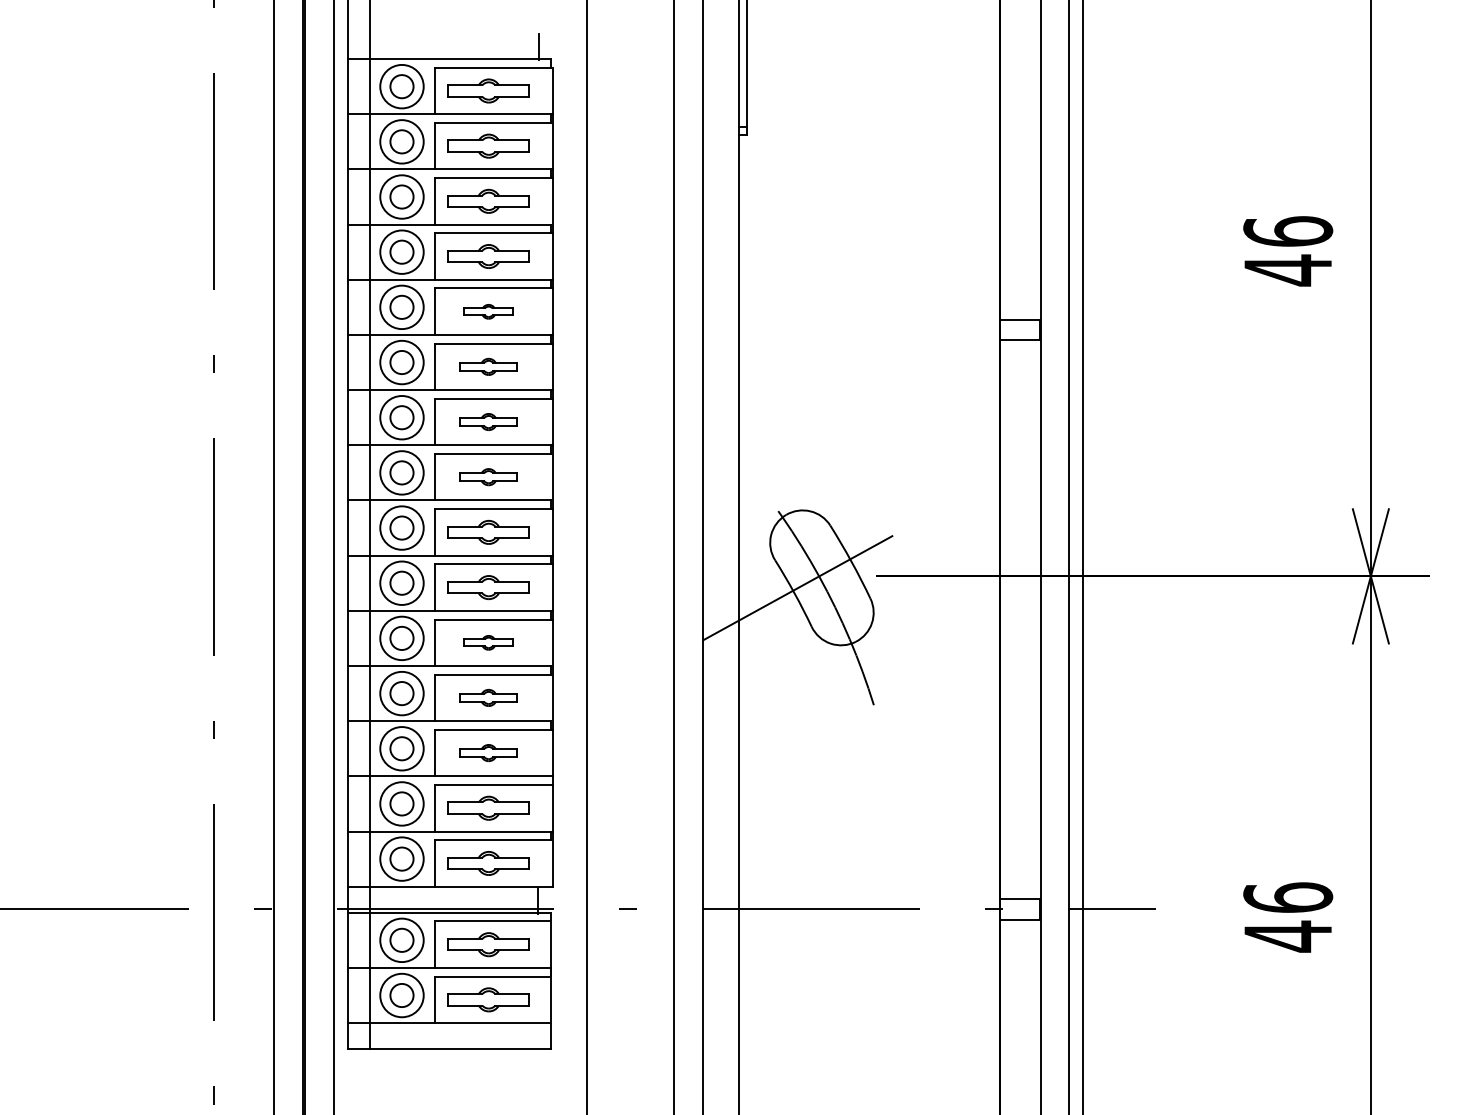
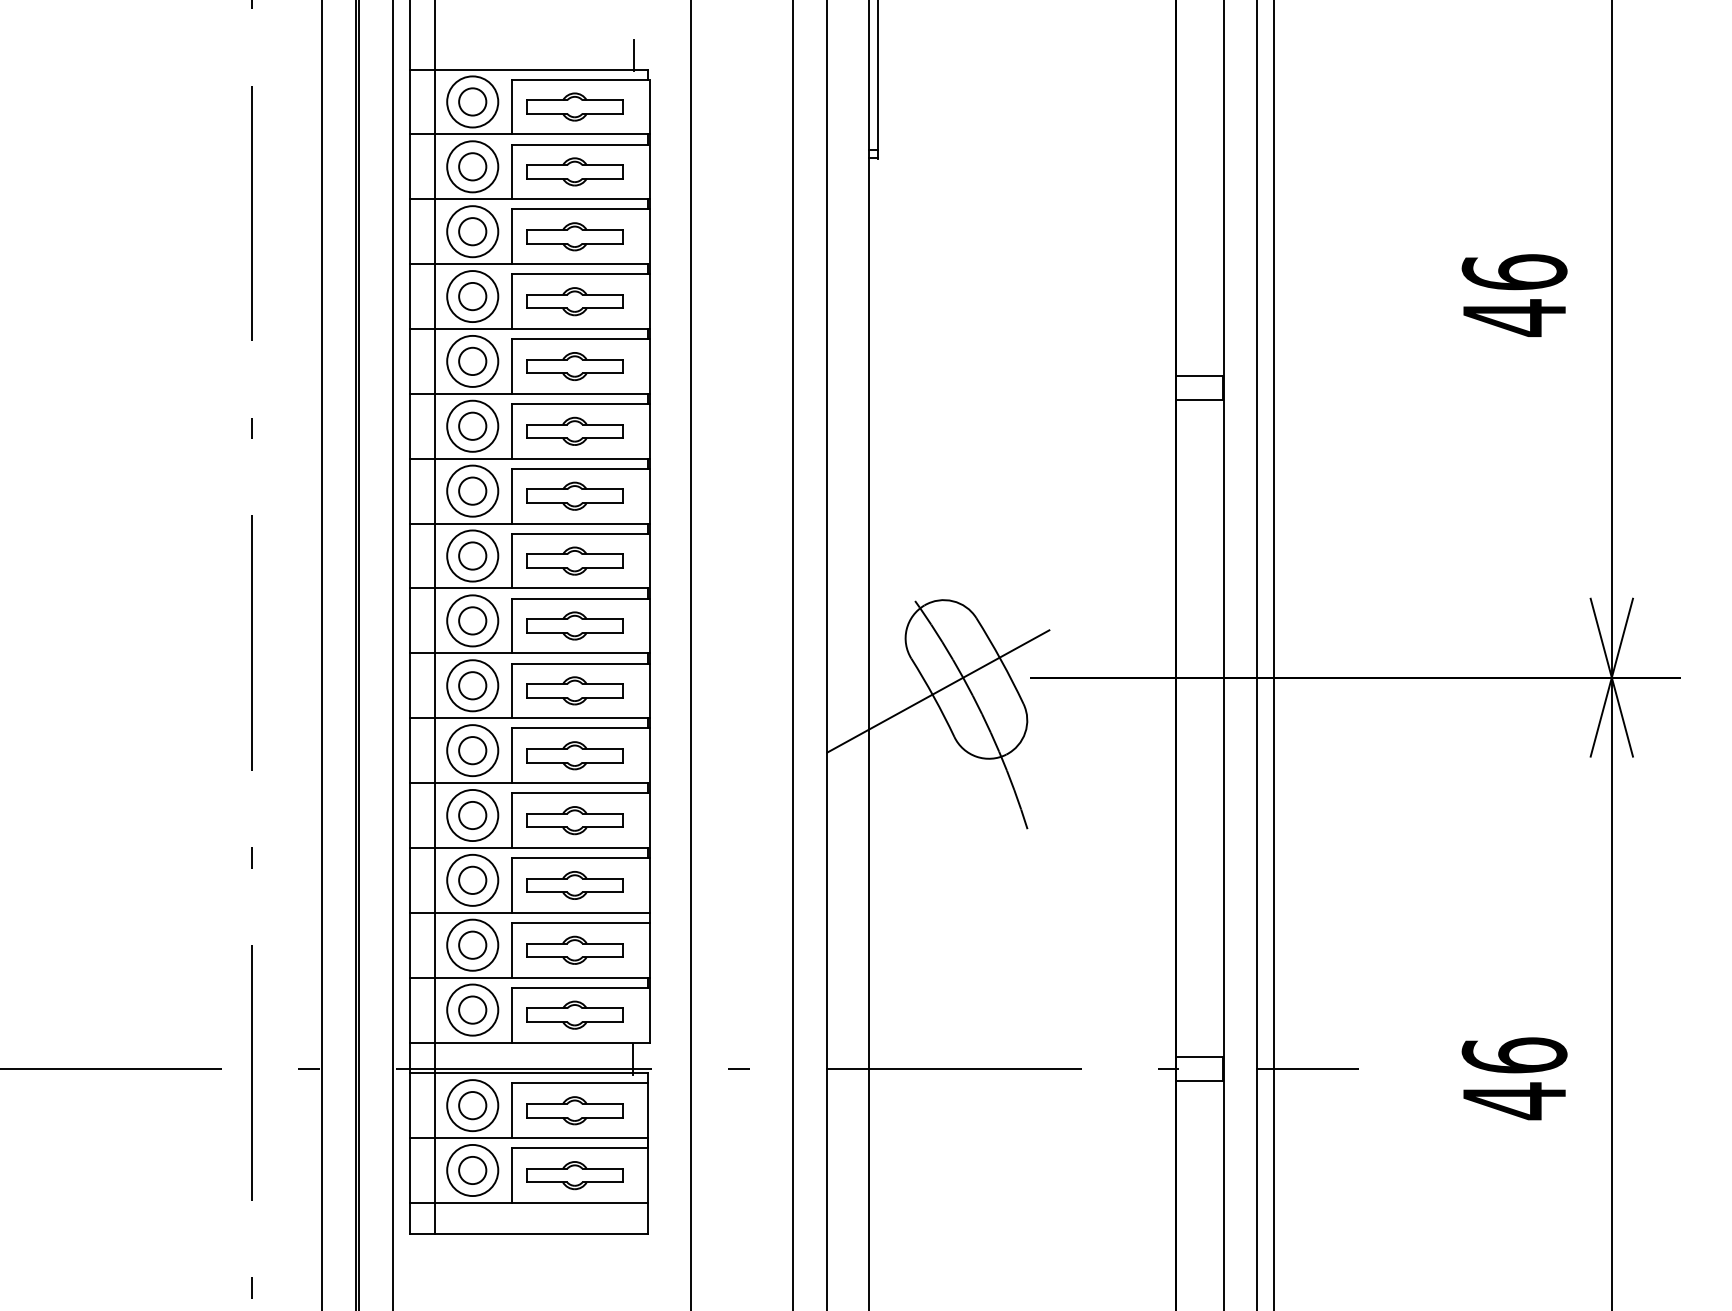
part: (488, 311) -> (574, 366), size x1.67
part: (488, 366) -> (574, 430), size x1.43
part: (488, 421) -> (574, 495), size x1.43
part: (488, 476) -> (574, 560), size x1.43
part: (488, 642) -> (574, 755), size x1.67
part: (488, 697) -> (574, 820), size x1.43
part: (488, 752) -> (574, 884), size x1.43

